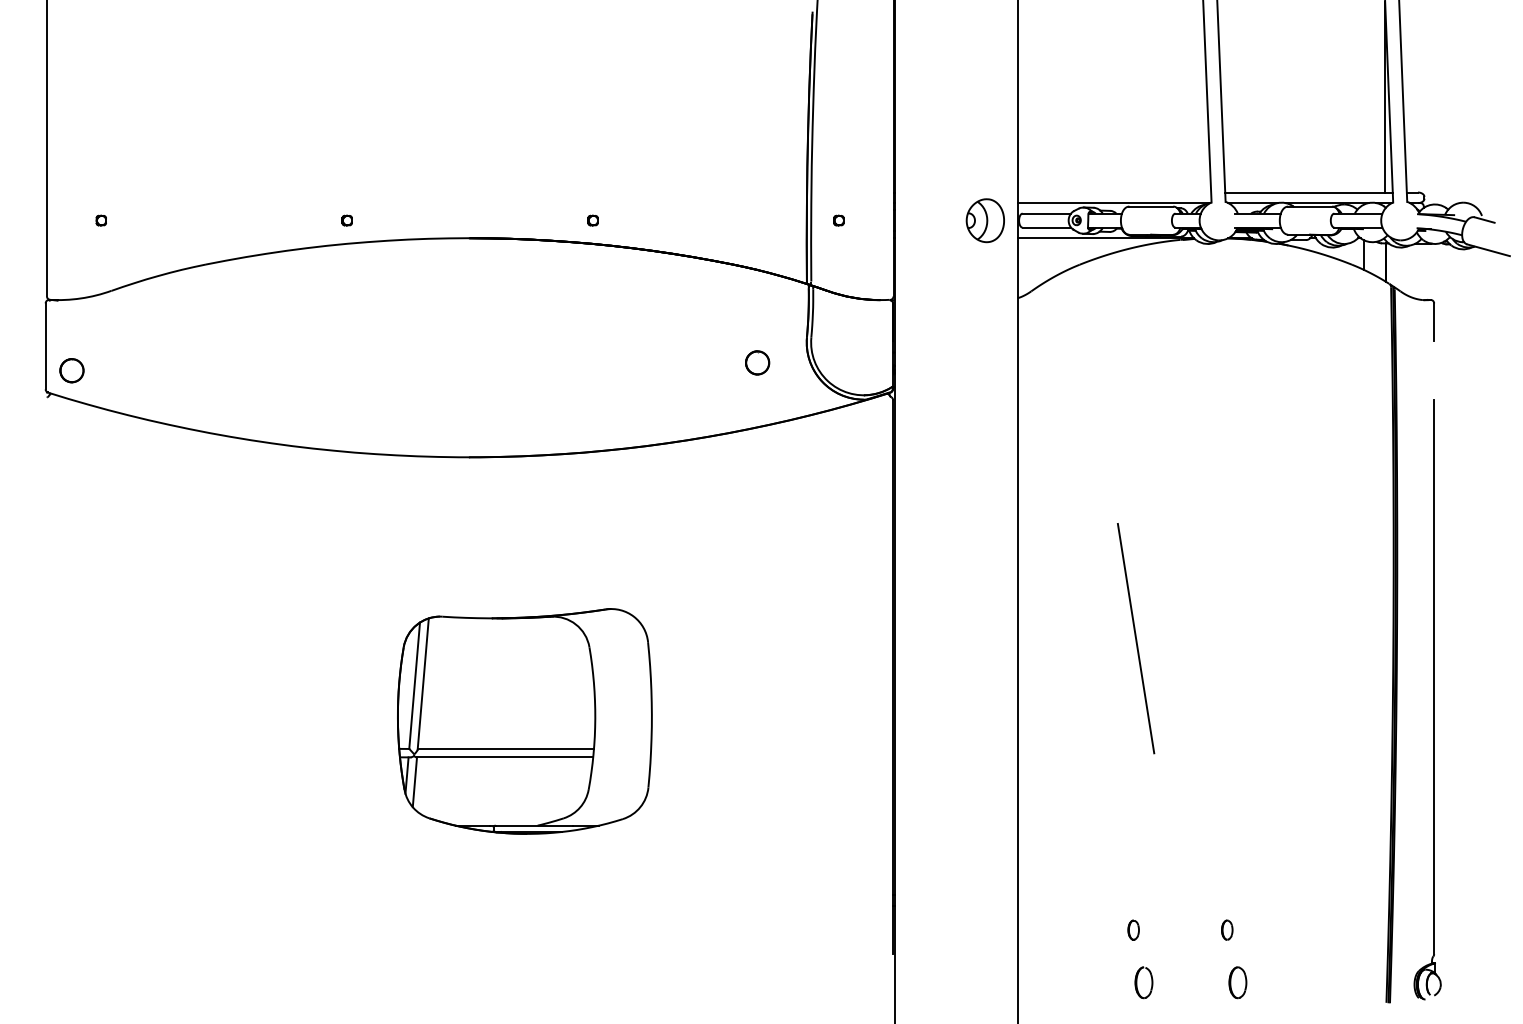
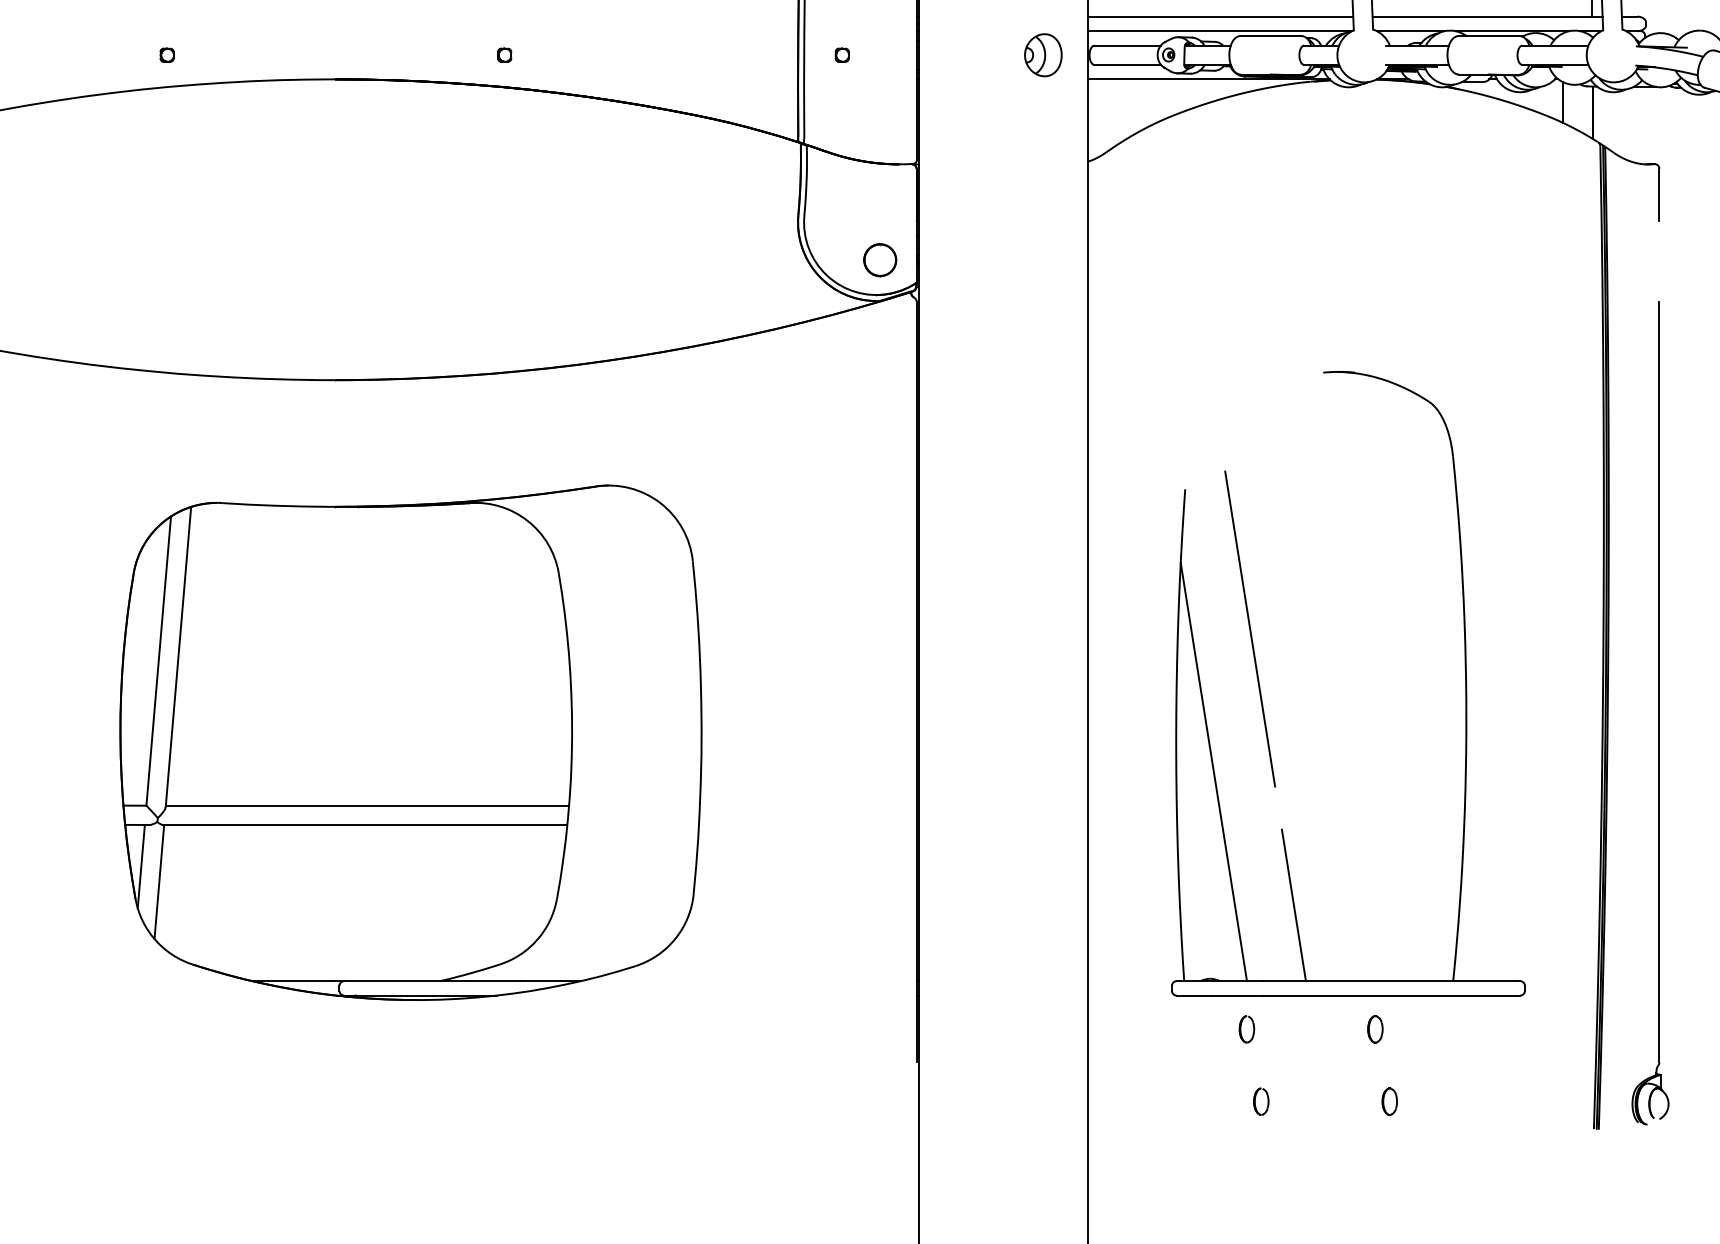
line: (1114, 192) -> (1220, 16), added
part: (985, 220) -> (1043, 55), size x0.71
circle: (757, 362) -> (880, 259), moved
part: (1292, 678) -> (1464, 683), added
part: (524, 721) -> (410, 742), size x1.67
part: (1144, 982) -> (1261, 1101), size x0.62
part: (1237, 982) -> (1389, 1101), size x0.62

